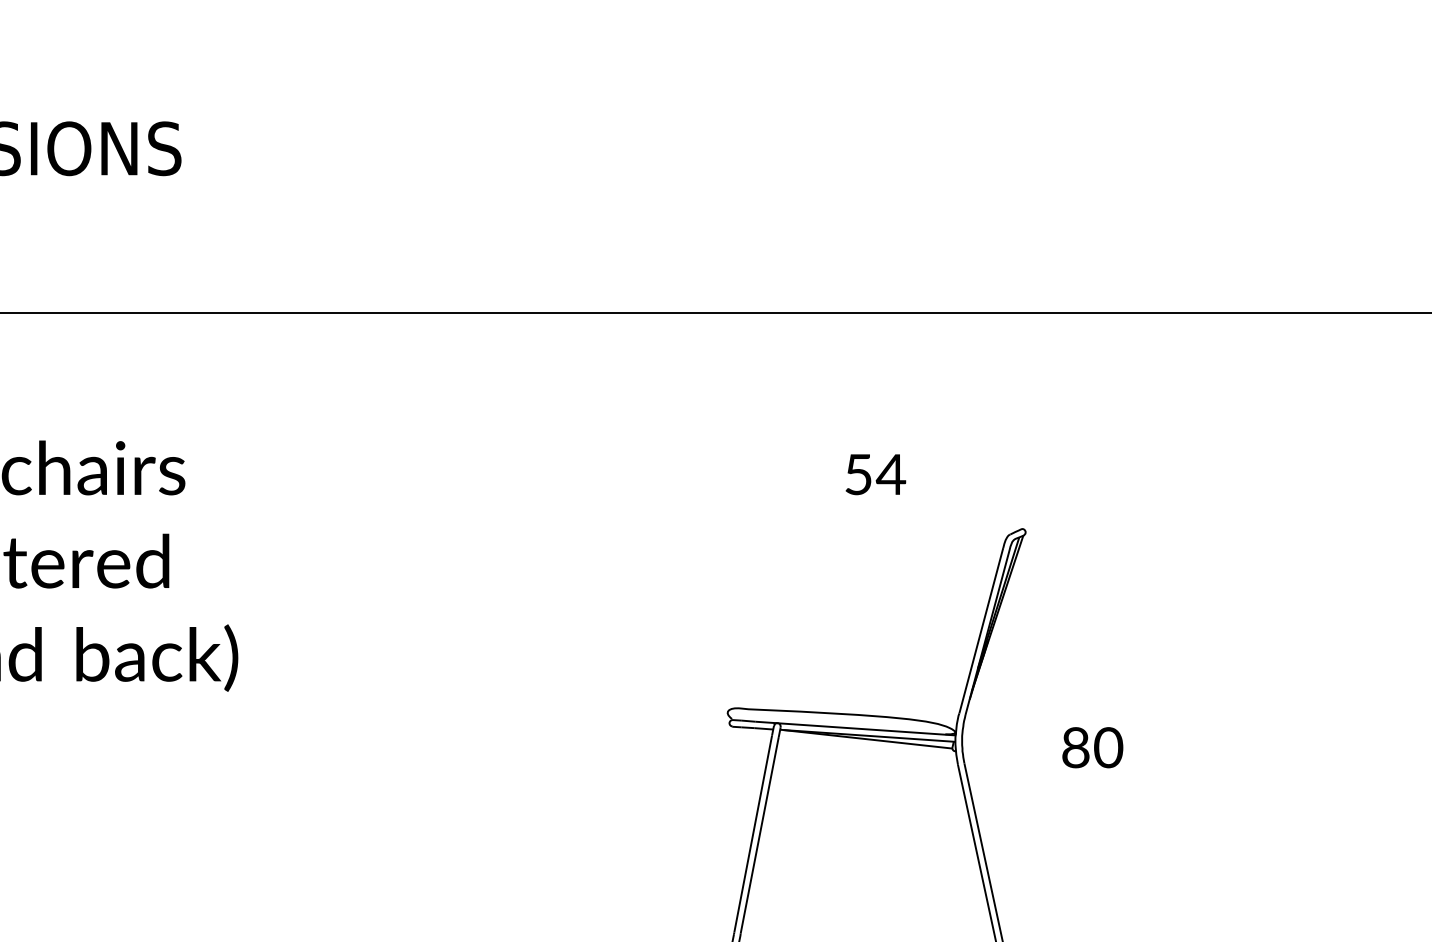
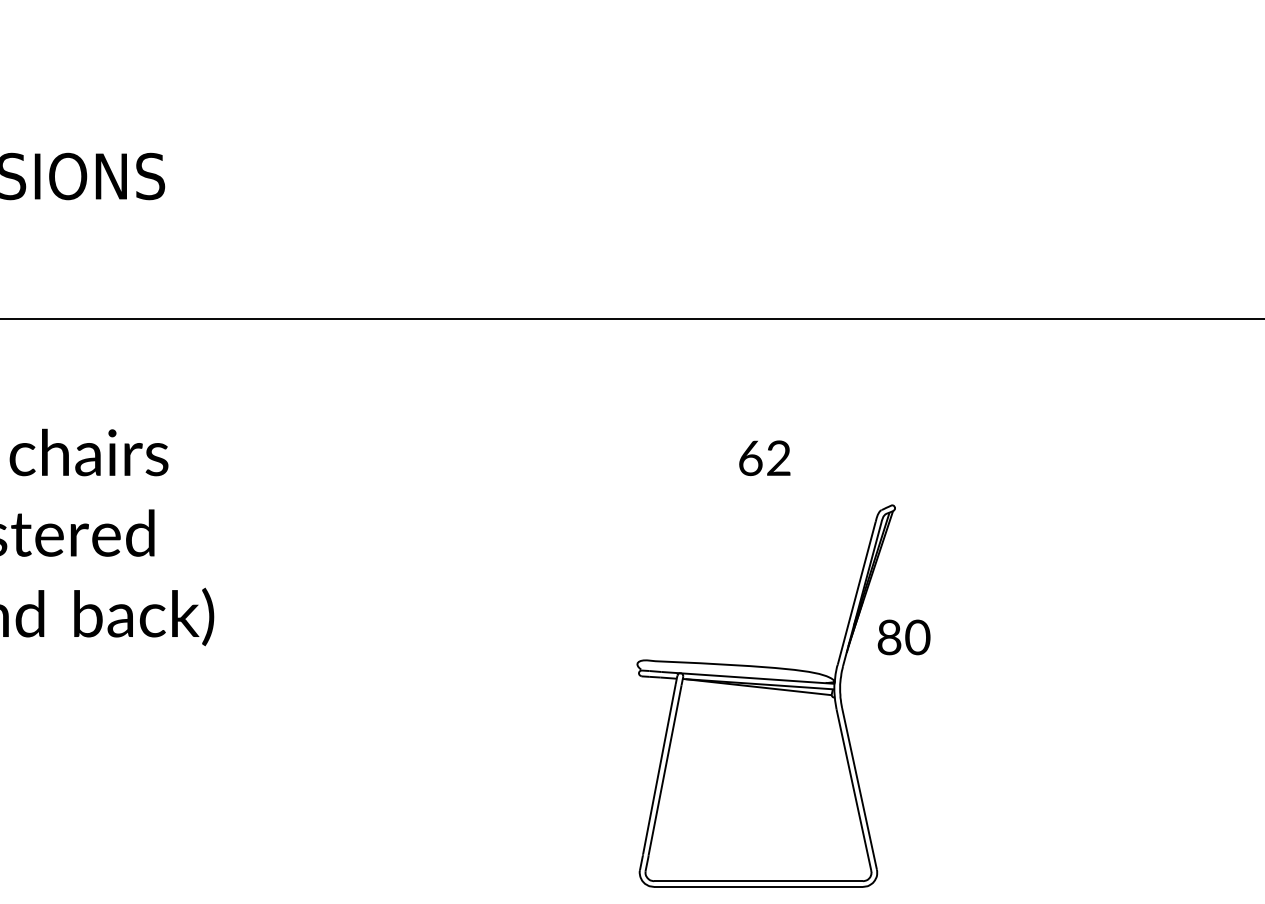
text: (875, 474) -> (765, 458), 54 -> 62
text: (1092, 747) -> (903, 637), moved

